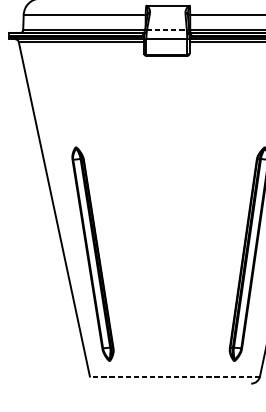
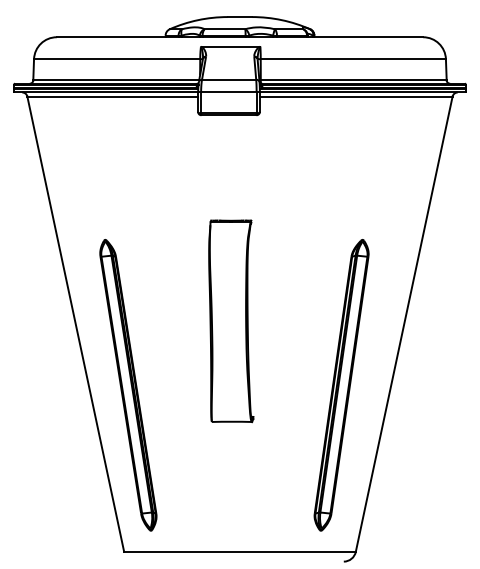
line: (167, 29) -> (229, 79), dashed -> solid
part: (168, 207) -> (231, 321), added
line: (175, 376) -> (240, 551), dashed -> solid

